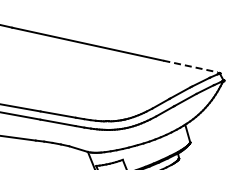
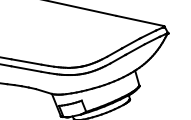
line: (190, 66) -> (139, 20), dashed -> solid

